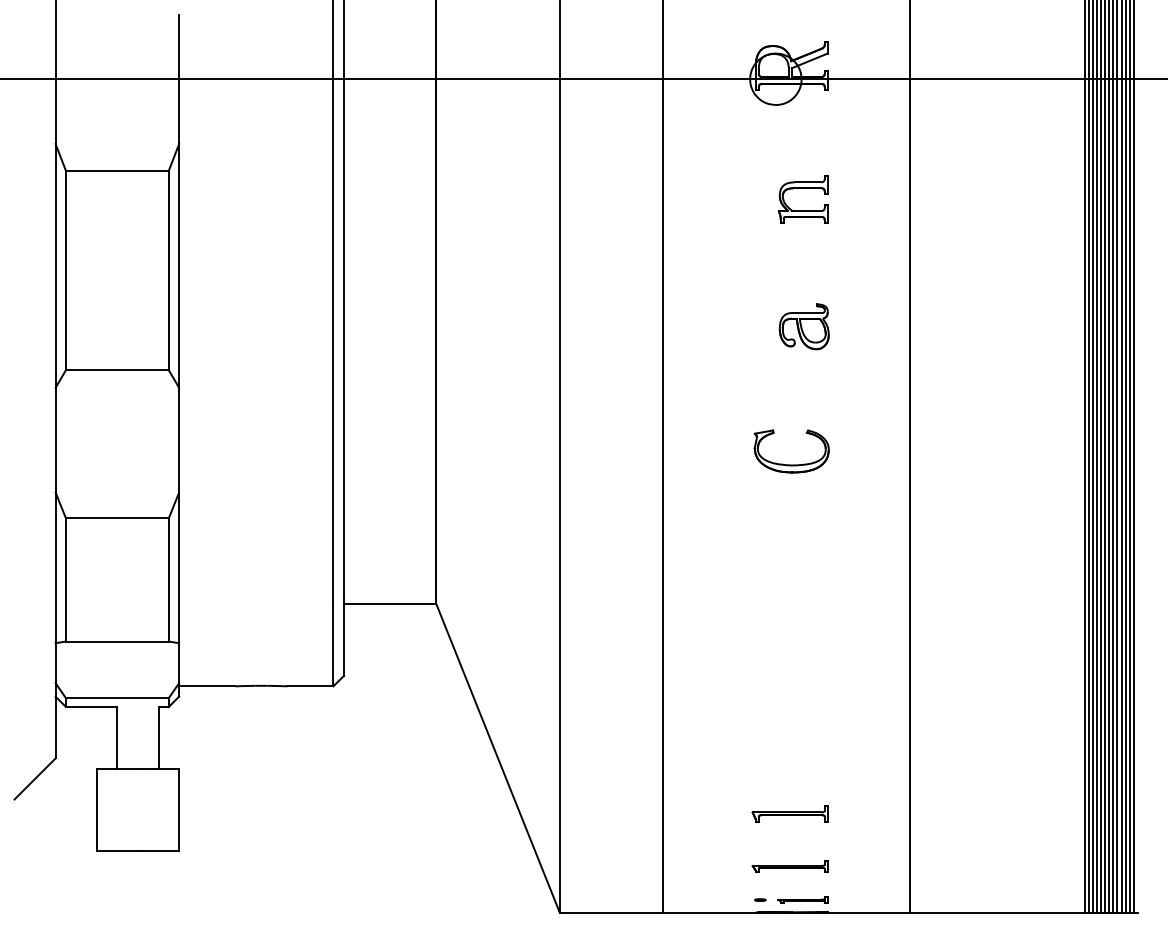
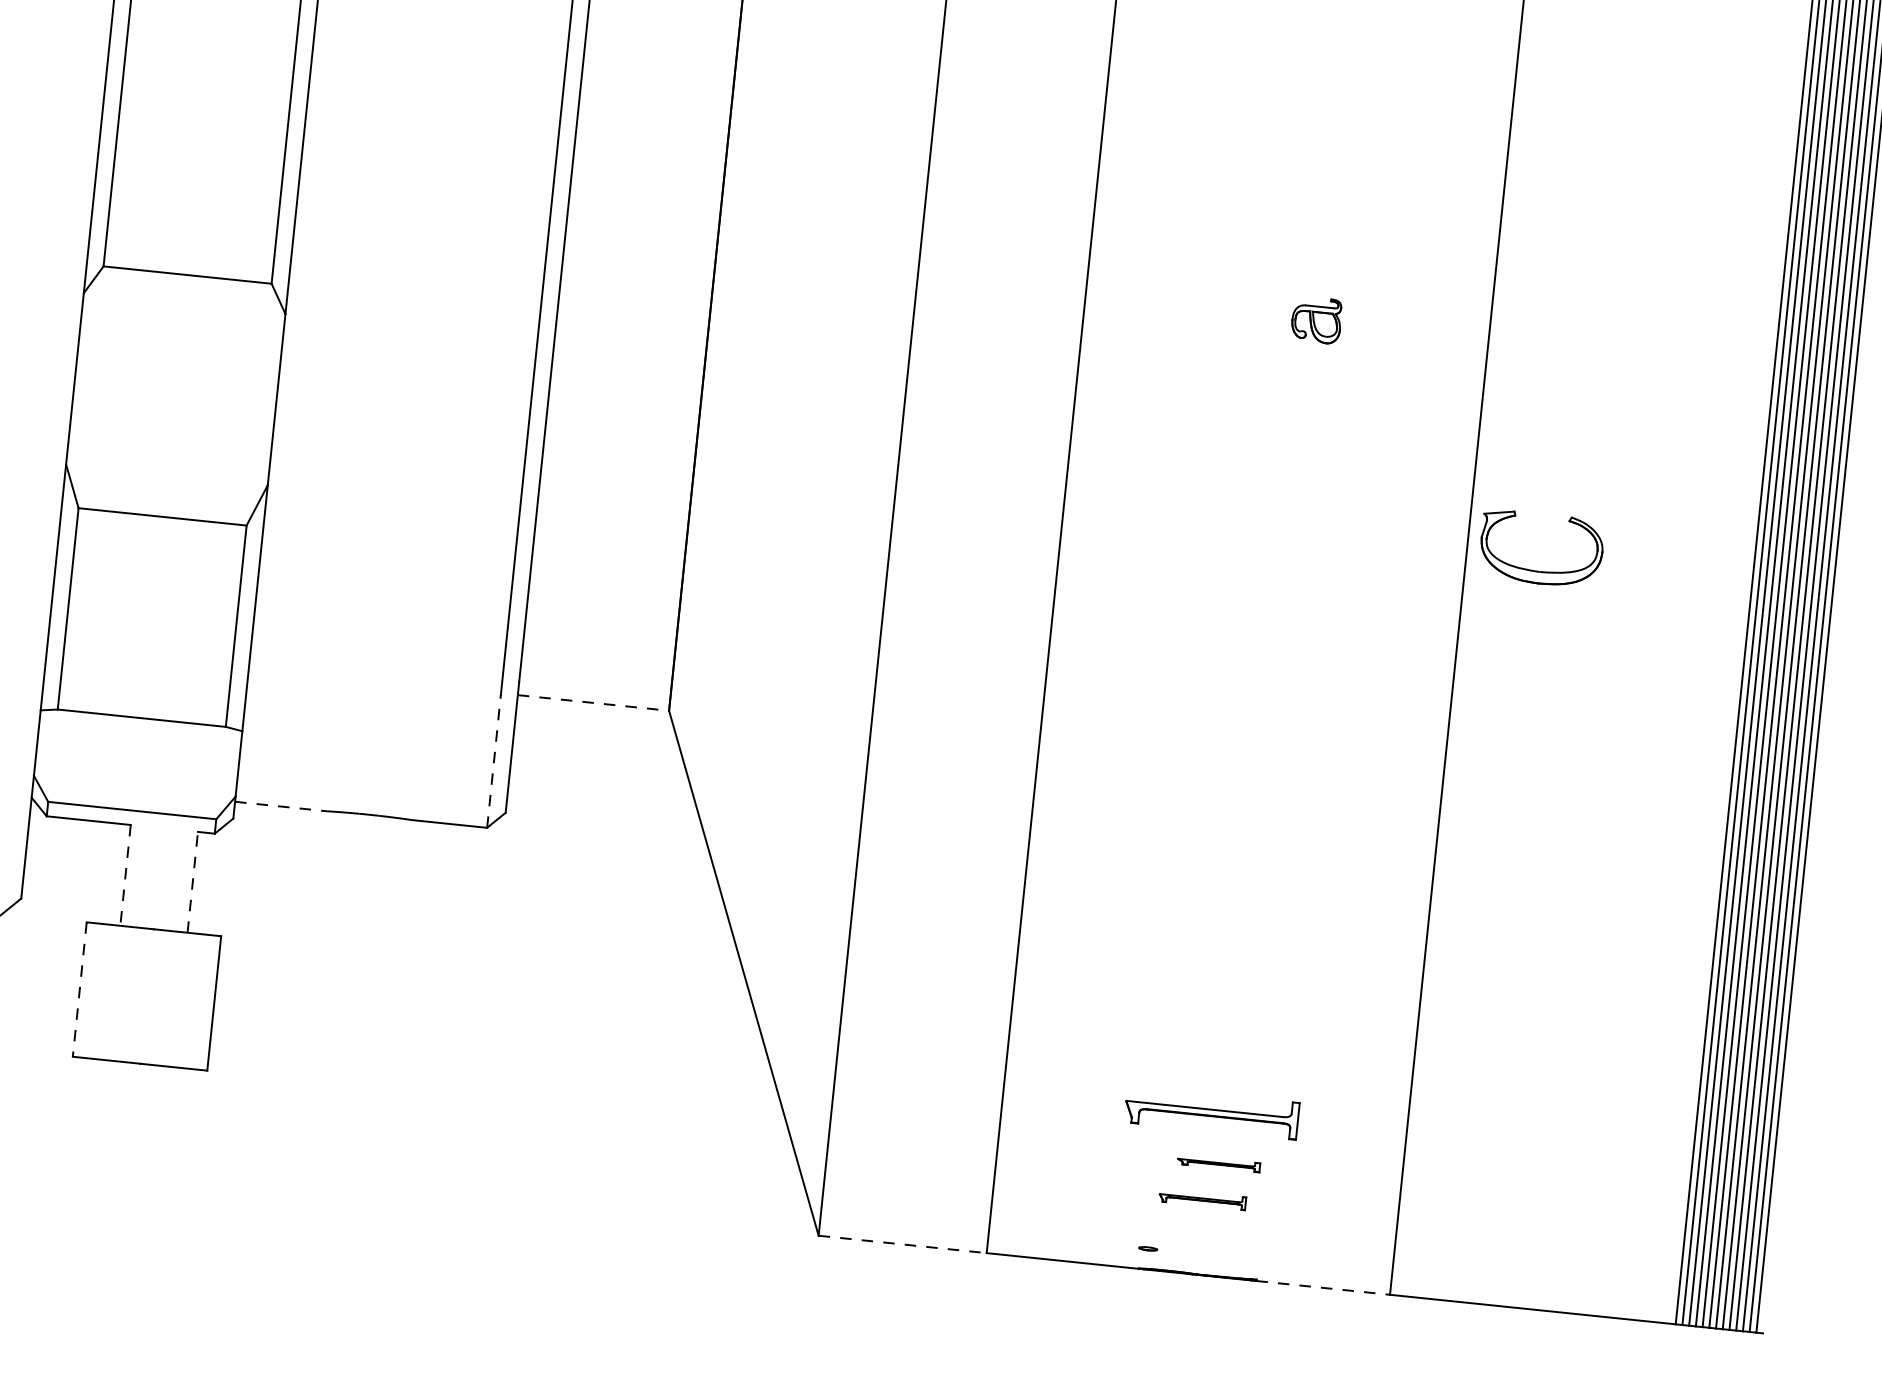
part: (803, 188) -> (1338, 94), removed
part: (803, 326) -> (1315, 319), size x0.6
part: (791, 464) -> (1538, 570), moved
line: (390, 604) -> (594, 703), solid -> dashed
line: (333, 645) -> (494, 761), solid -> dashed
line: (207, 686) -> (281, 806), solid -> dashed
line: (117, 737) -> (125, 874), solid -> dashed
line: (158, 737) -> (192, 881), solid -> dashed
line: (96, 810) -> (79, 990), solid -> dashed
part: (789, 813) -> (1210, 1112), size x1.4
part: (789, 866) -> (1201, 1199), size x0.7
part: (802, 899) -> (1218, 1162), moved
line: (611, 912) -> (903, 1244), solid -> dashed
line: (868, 912) -> (1322, 1287), solid -> dashed

